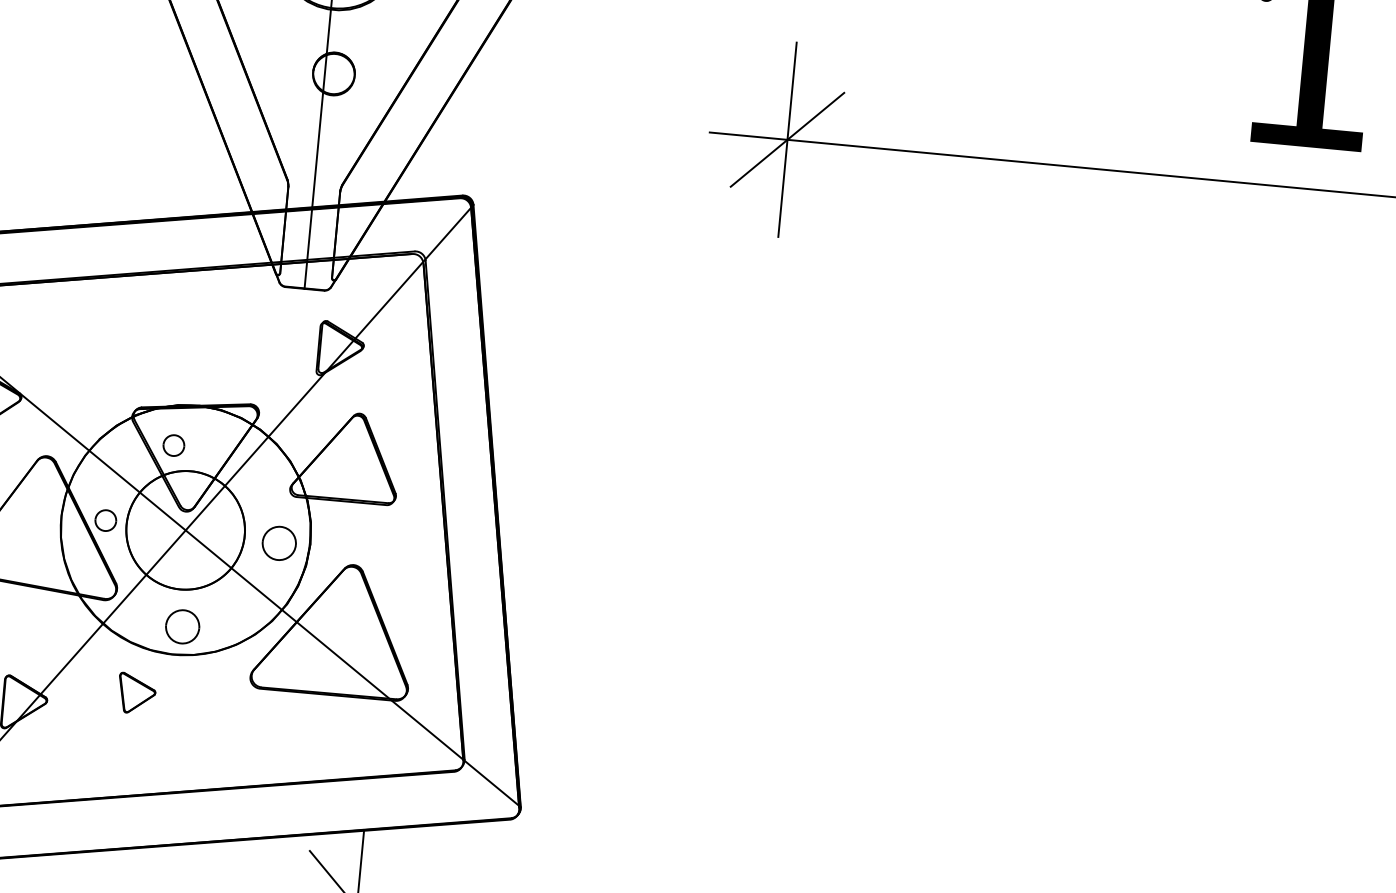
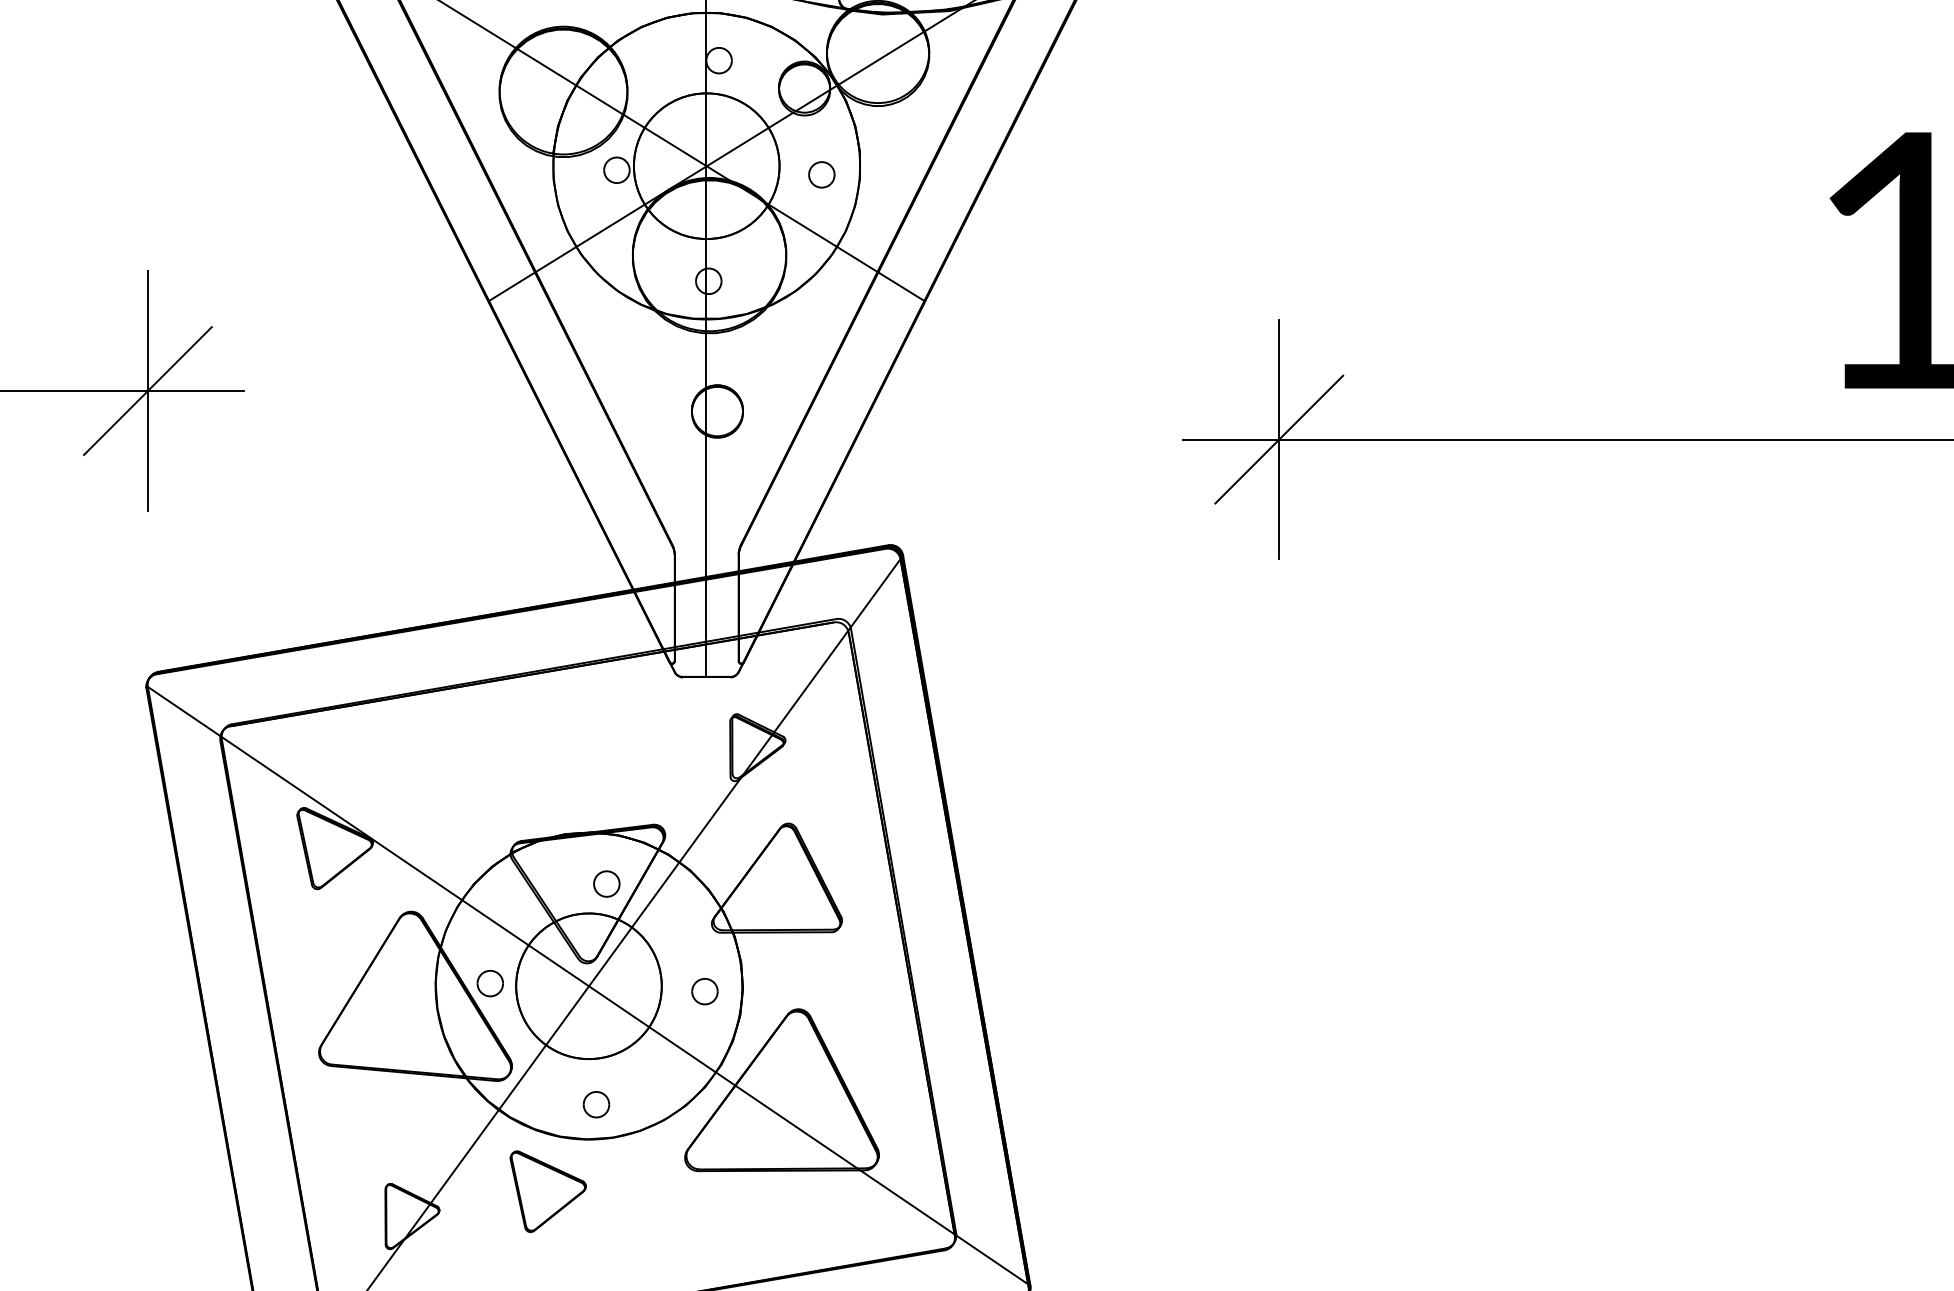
part: (173, 445) -> (606, 883), moved
part: (278, 543) -> (704, 991), size x0.62
part: (182, 626) -> (596, 1104), size x0.62
part: (136, 693) -> (547, 1191), size x1.67

